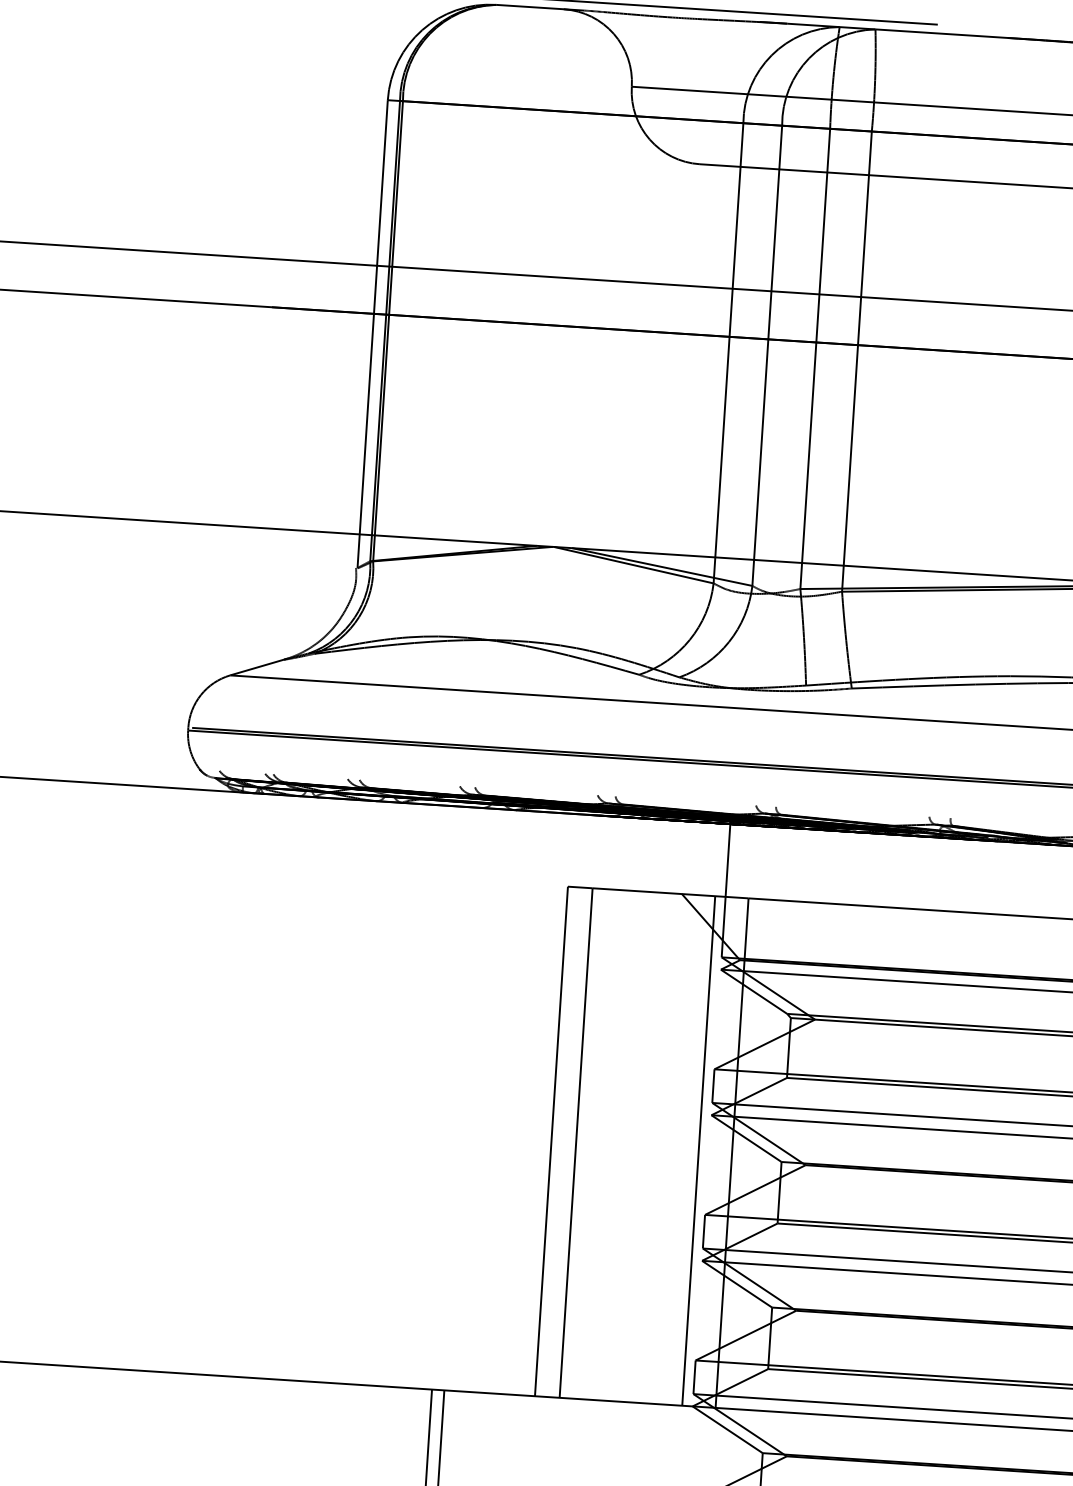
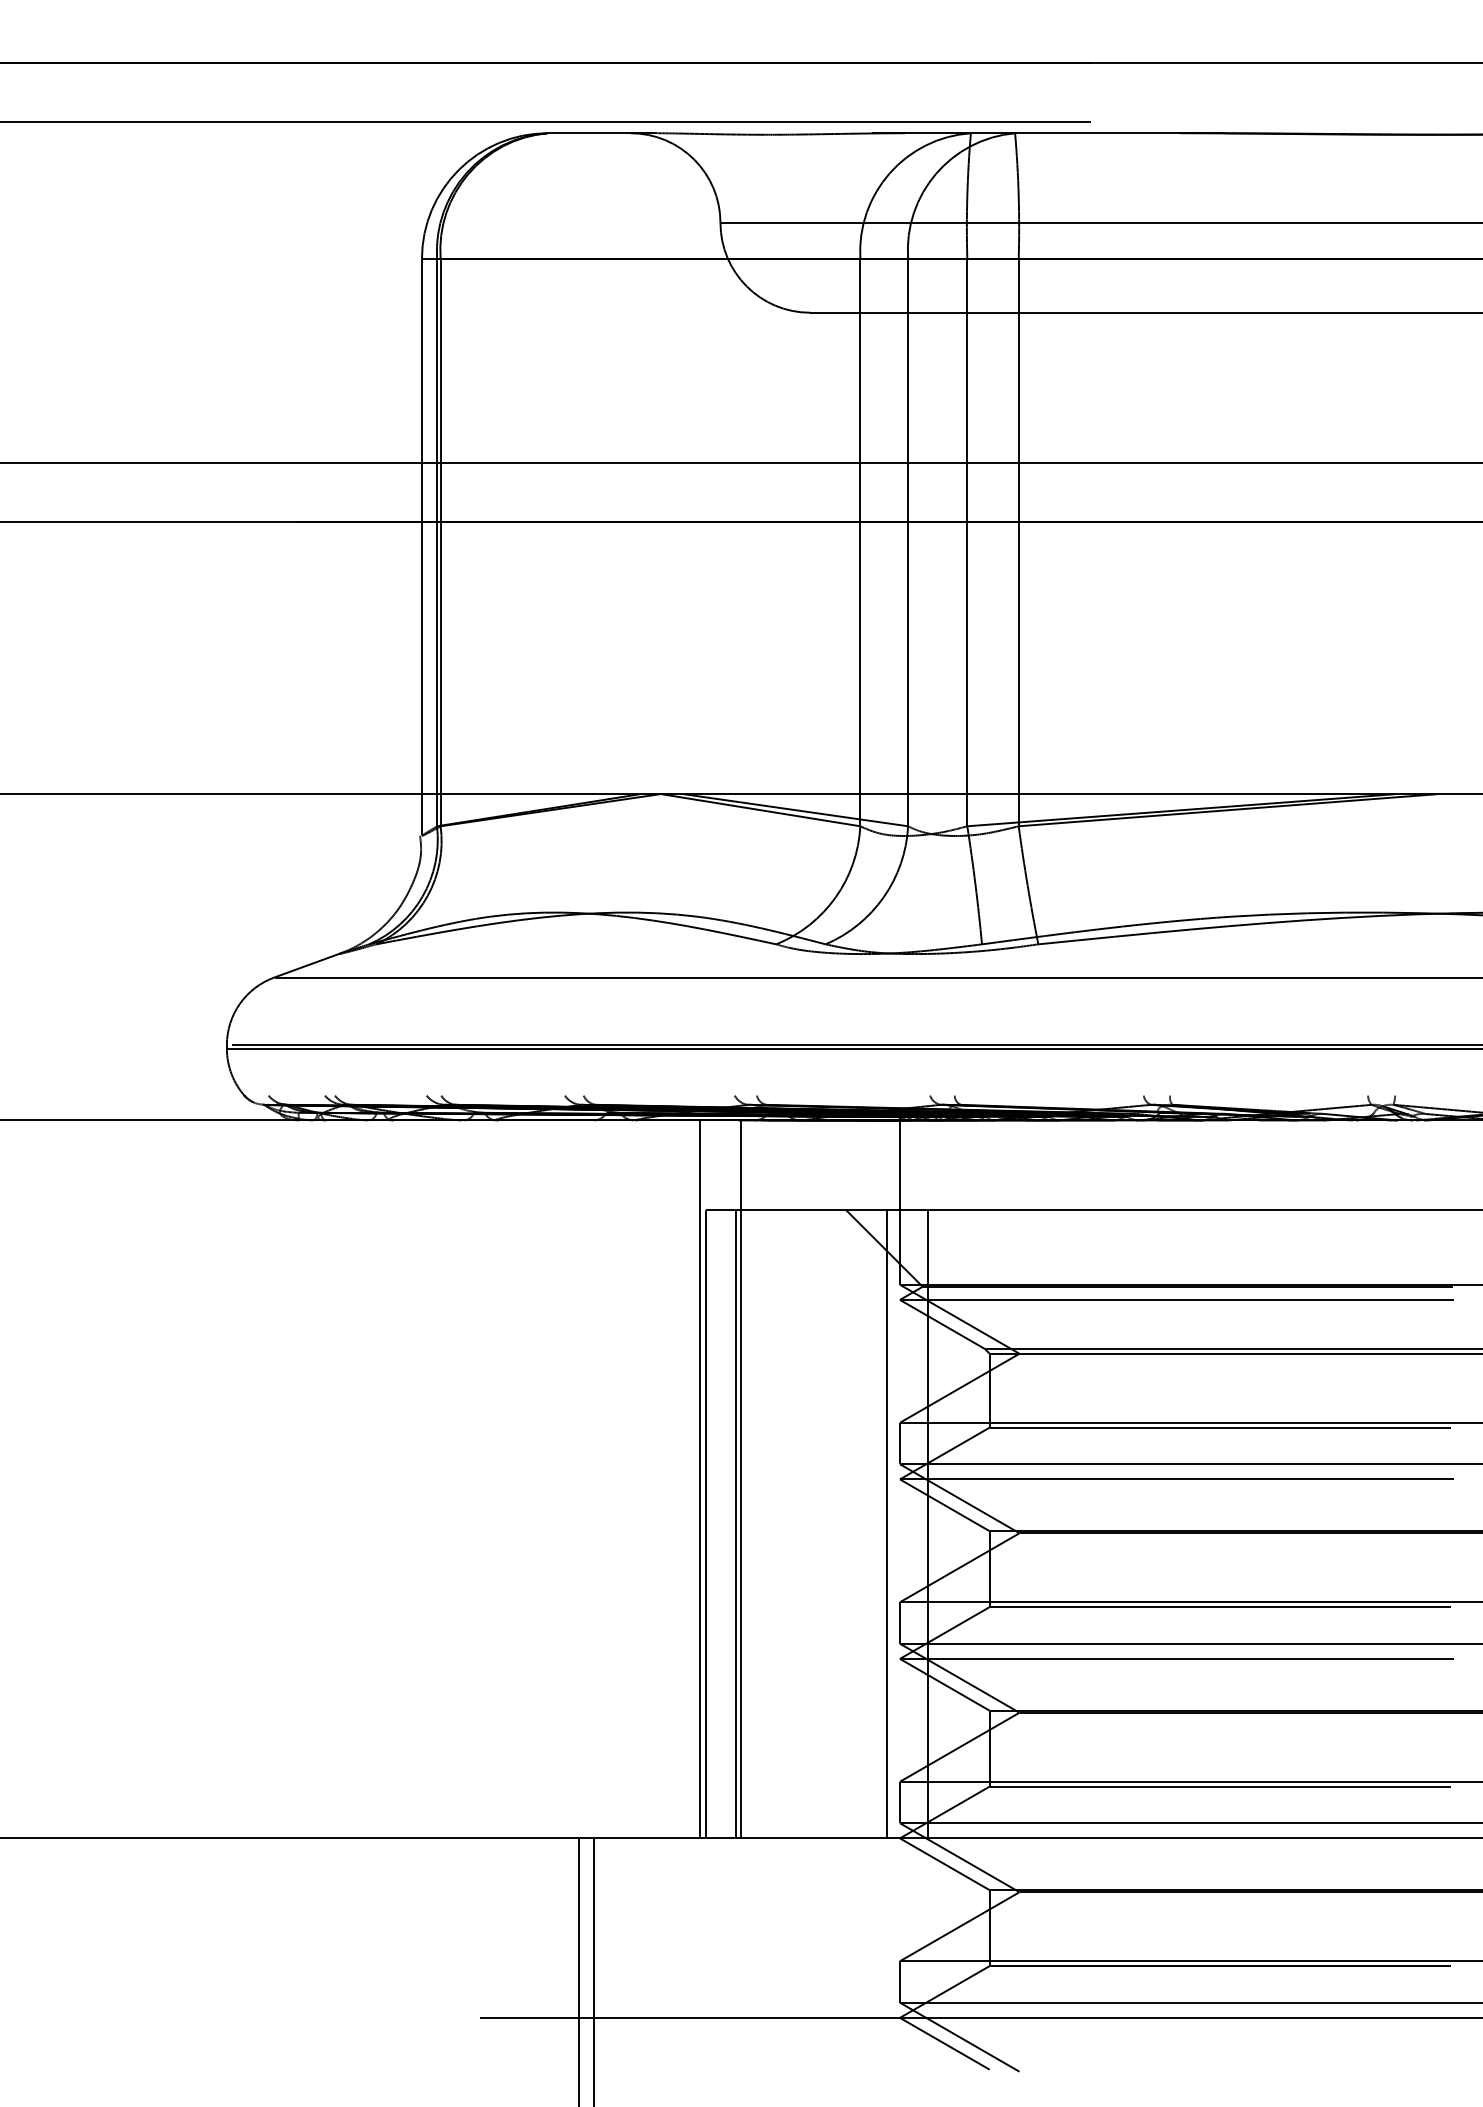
line: (548, 1104) -> (699, 1479), added
line: (582, 1107) -> (741, 1479), added

